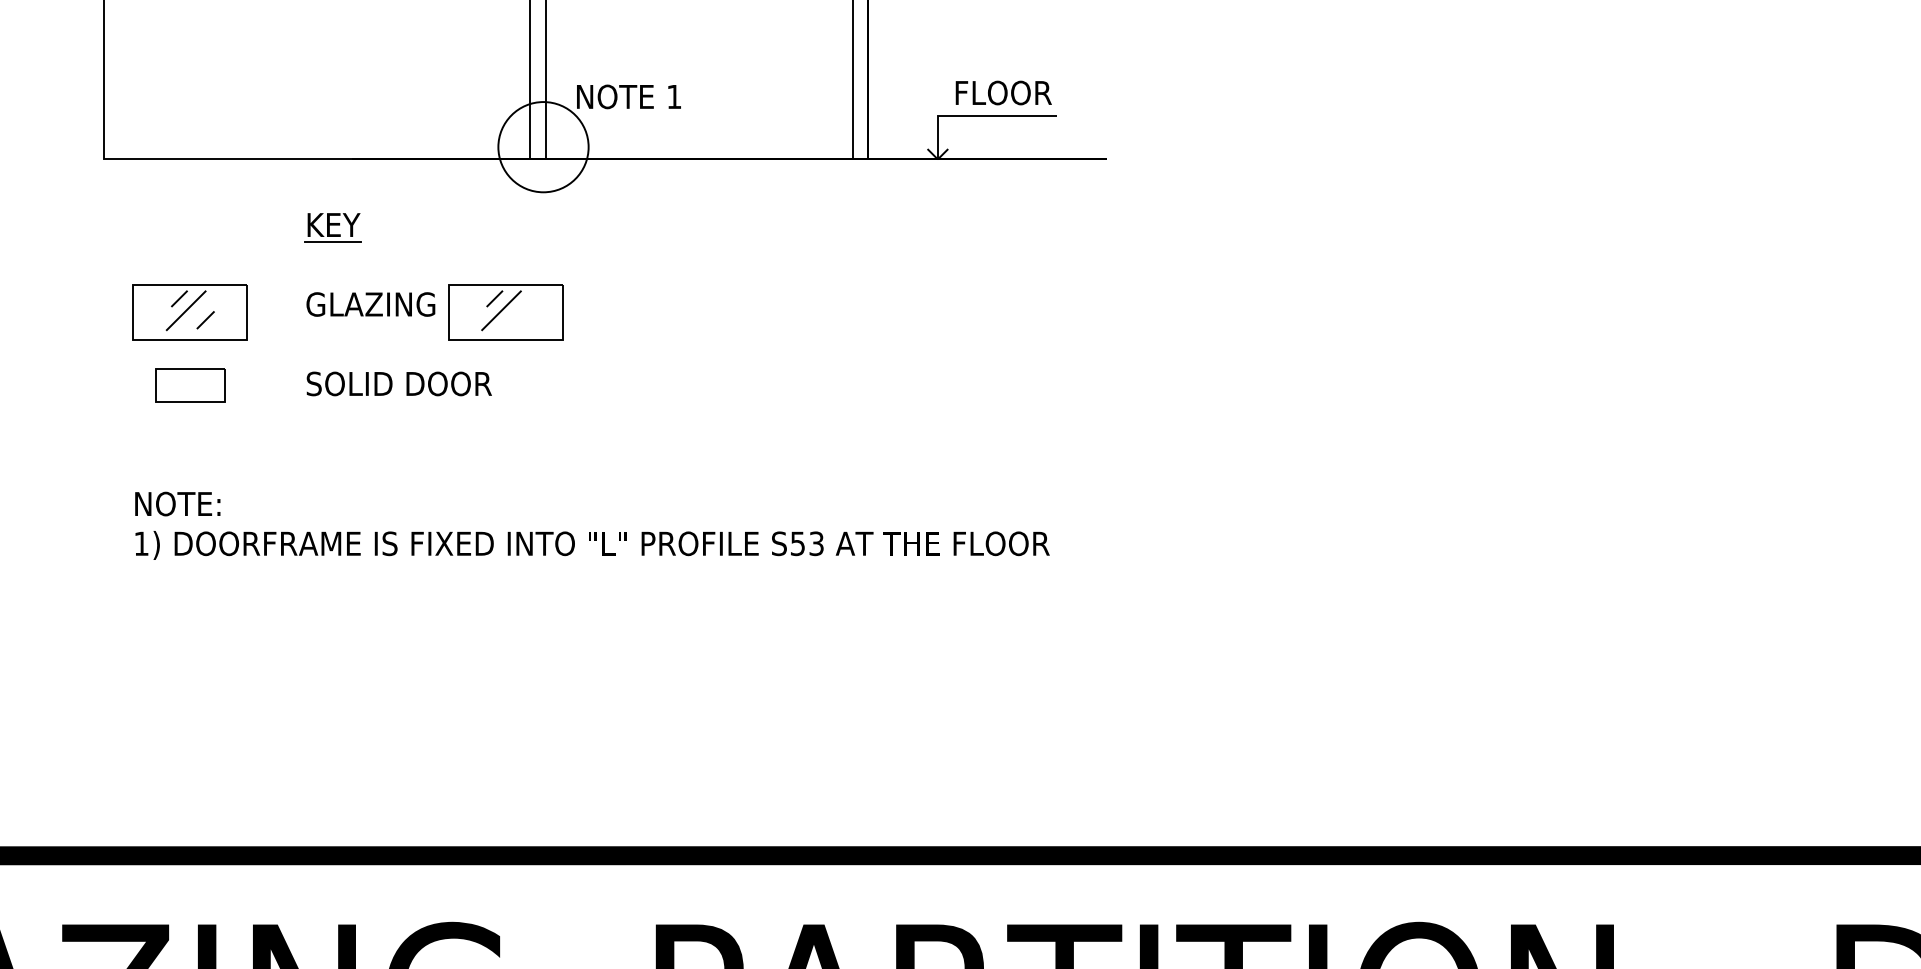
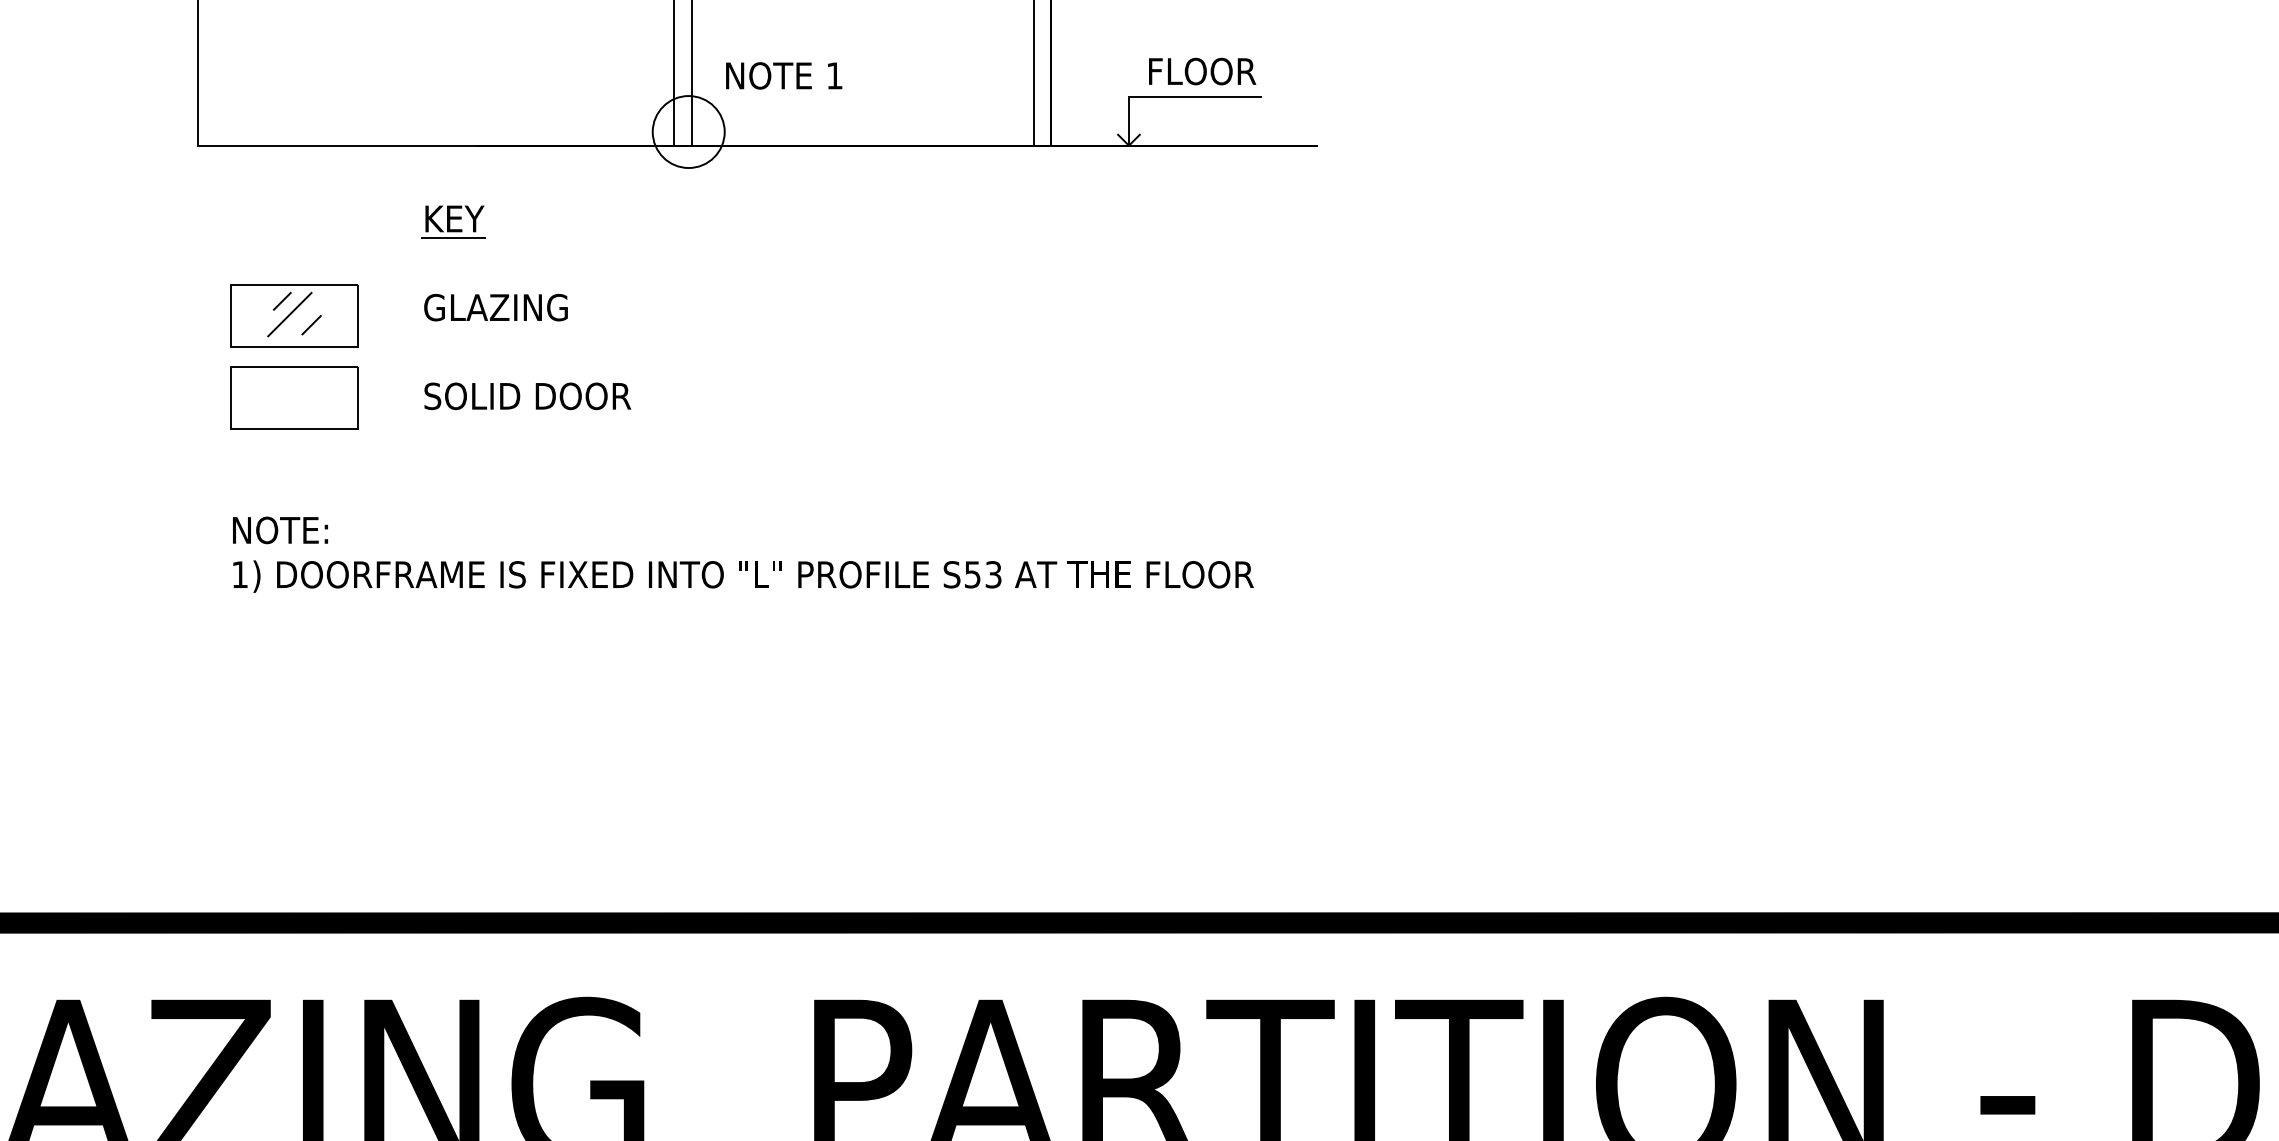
circle: (543, 147) -> (688, 132), size x0.71
part: (505, 311) -> (646, 315), removed
part: (190, 384) -> (294, 397), size x1.67

